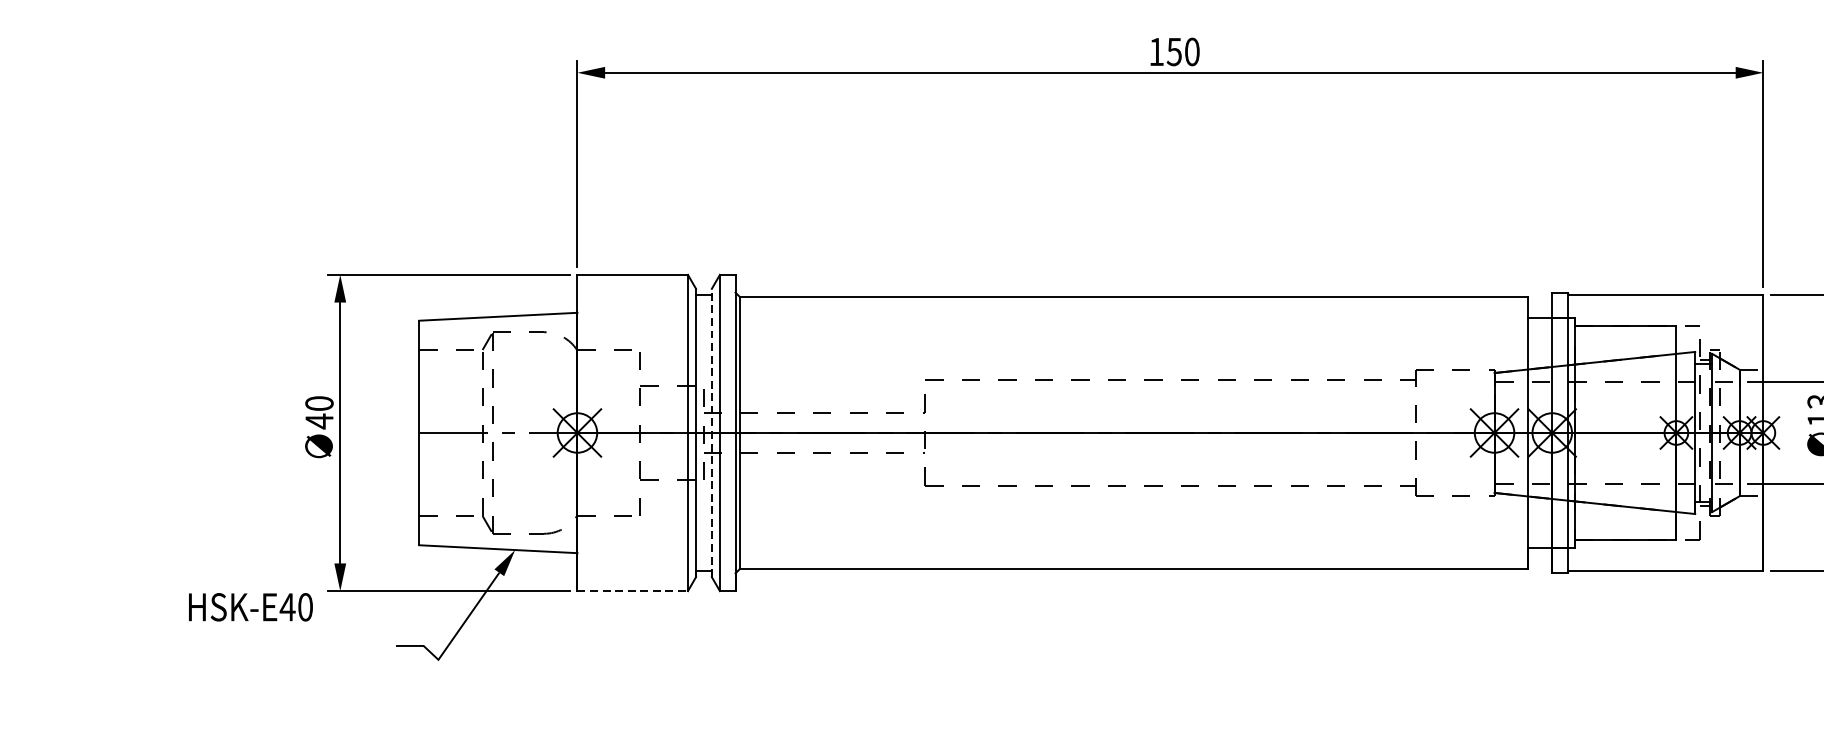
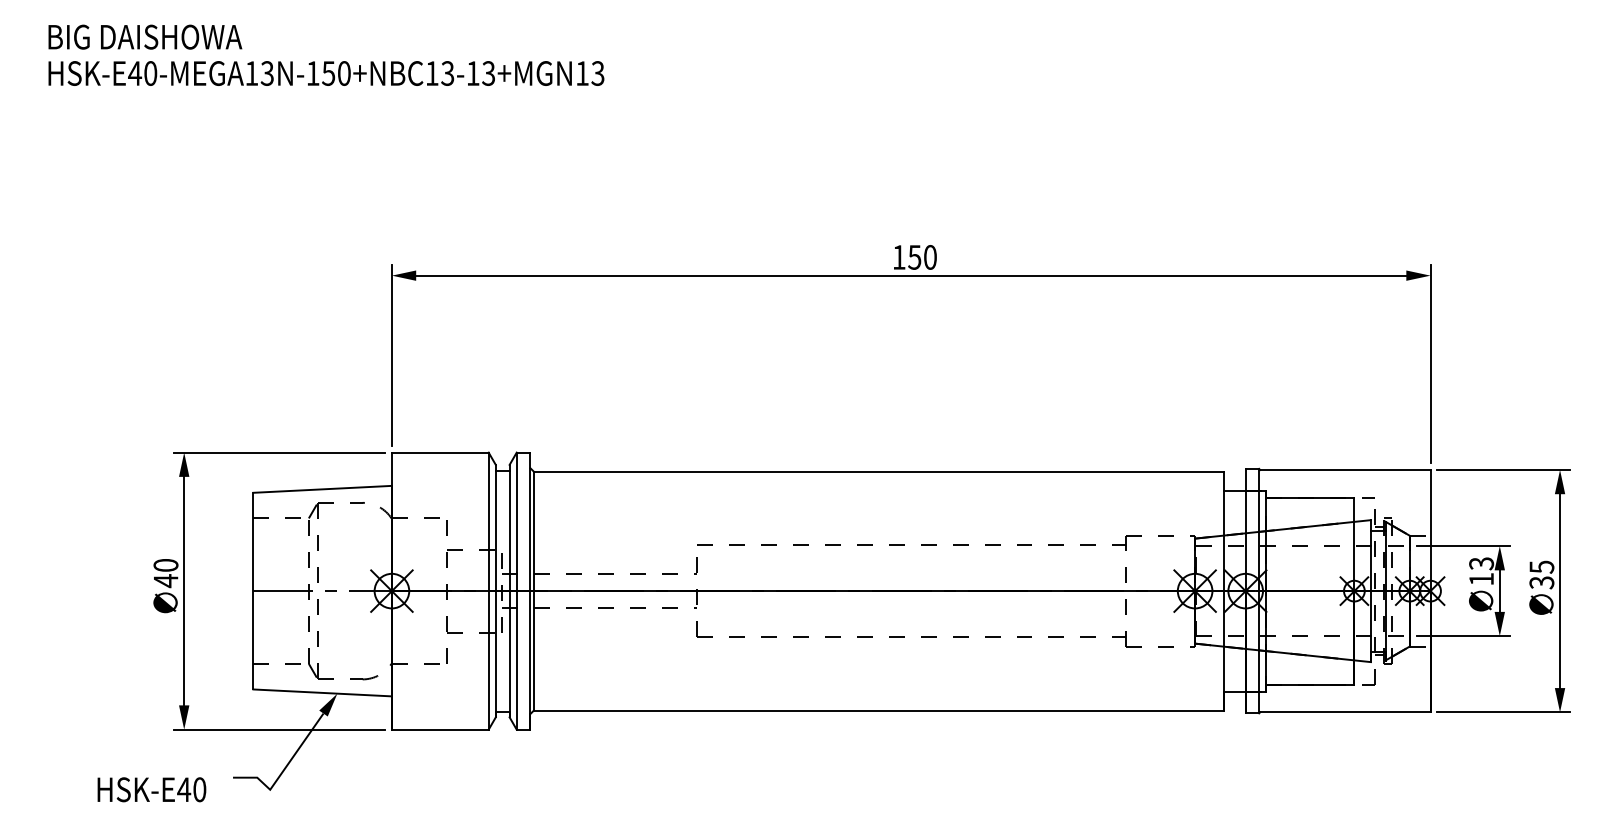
line: (711, 432) -> (509, 590), dashed -> solid
line: (632, 590) -> (440, 729), dashed -> solid
text: (250, 606) -> (151, 789), moved

